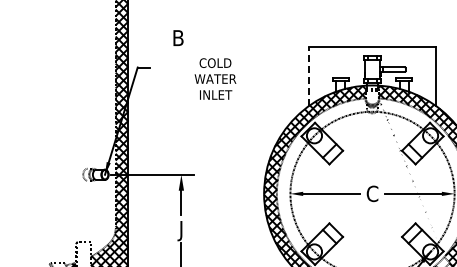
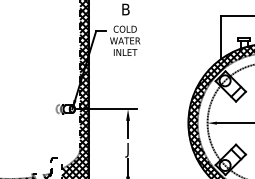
line: (308, 76) -> (220, 37), dashed -> solid
text: (215, 78) -> (125, 40), moved

